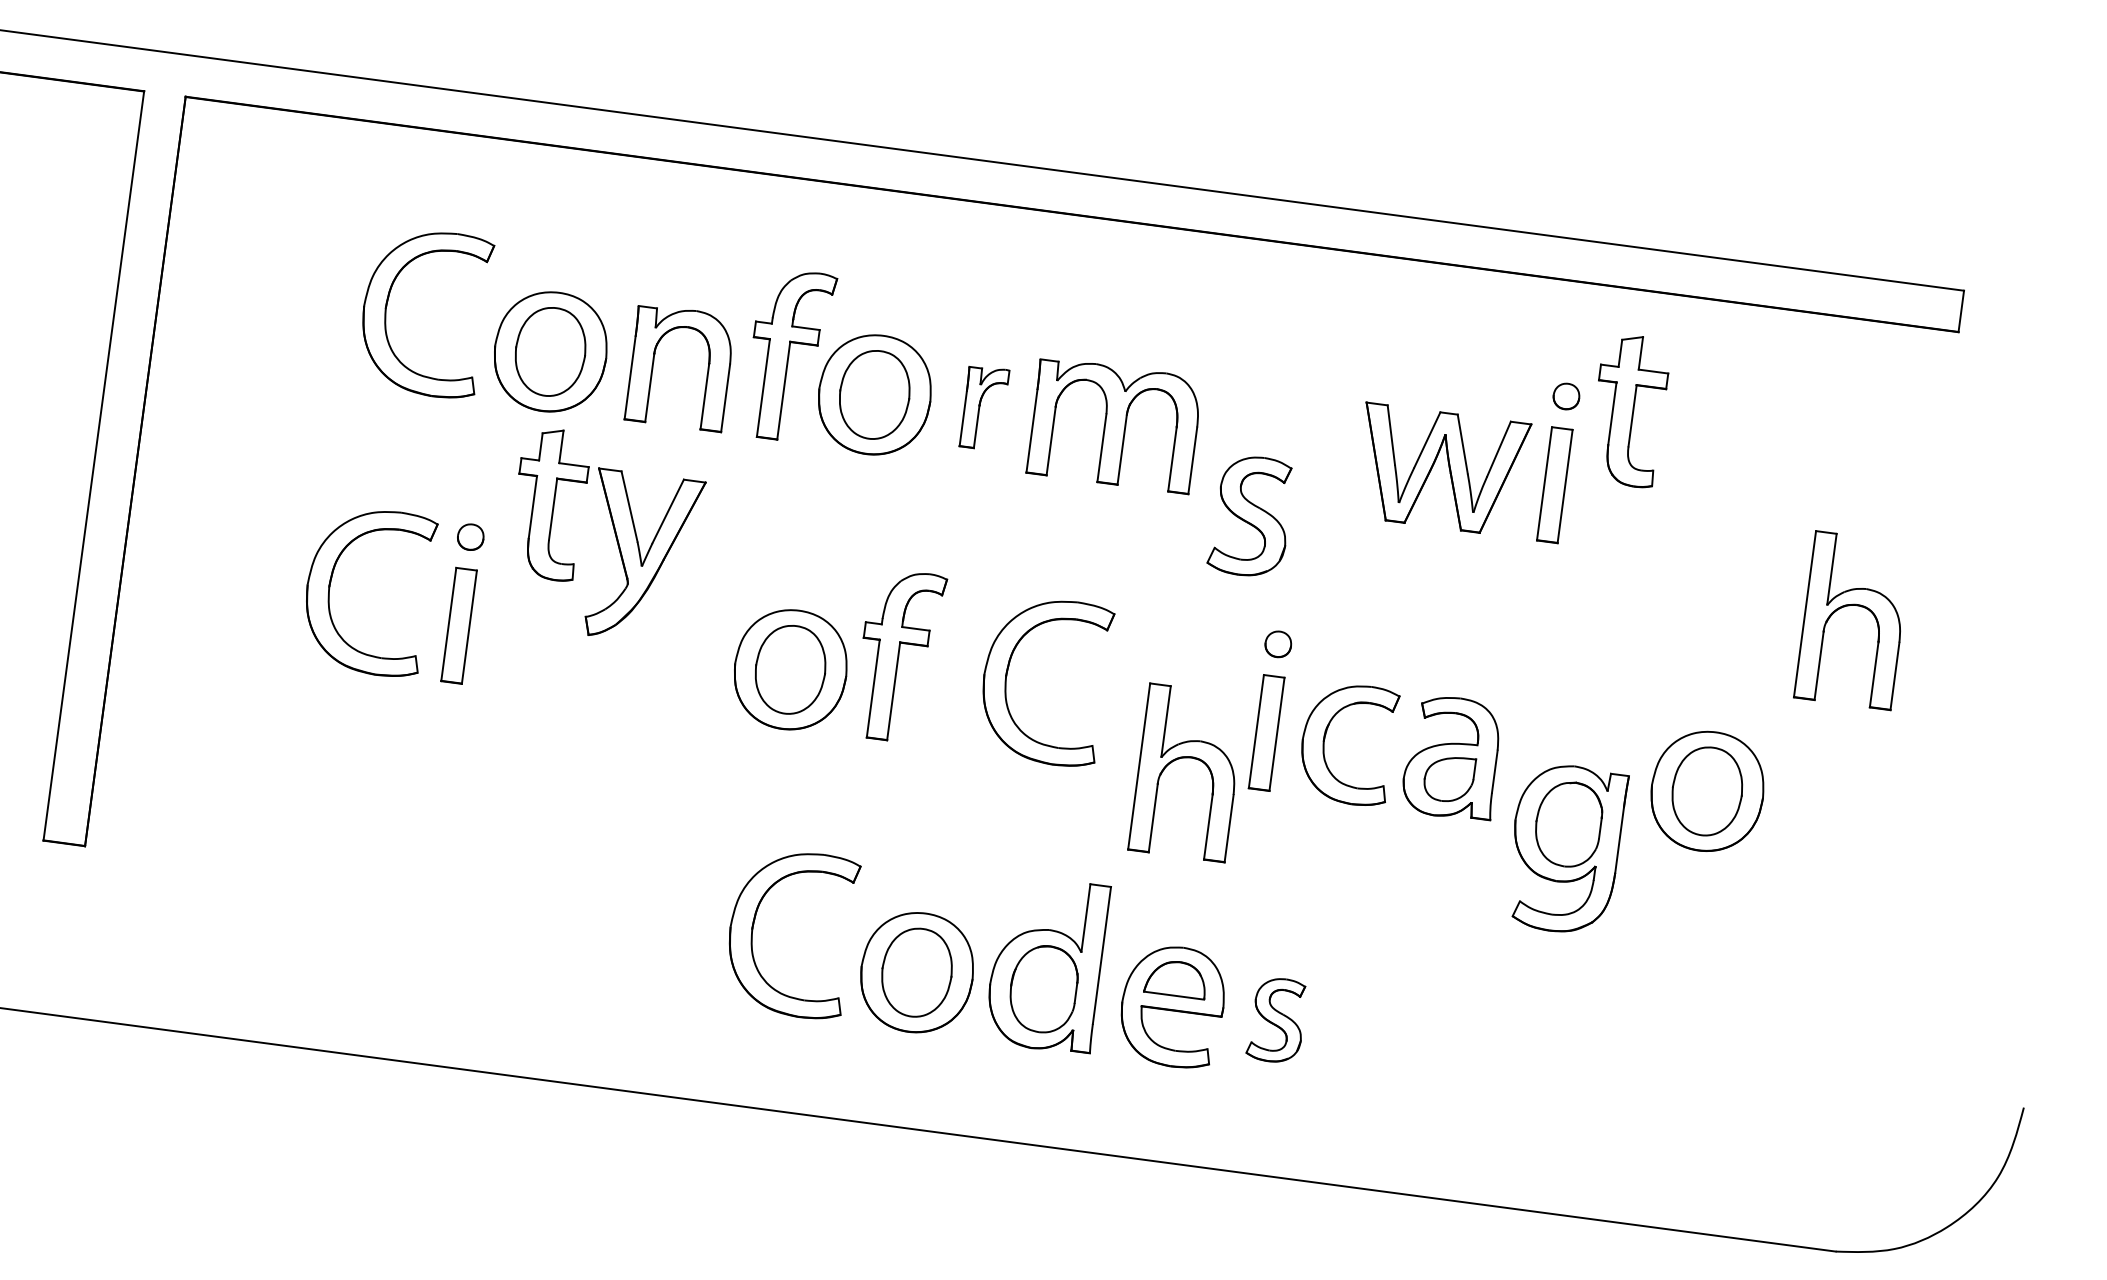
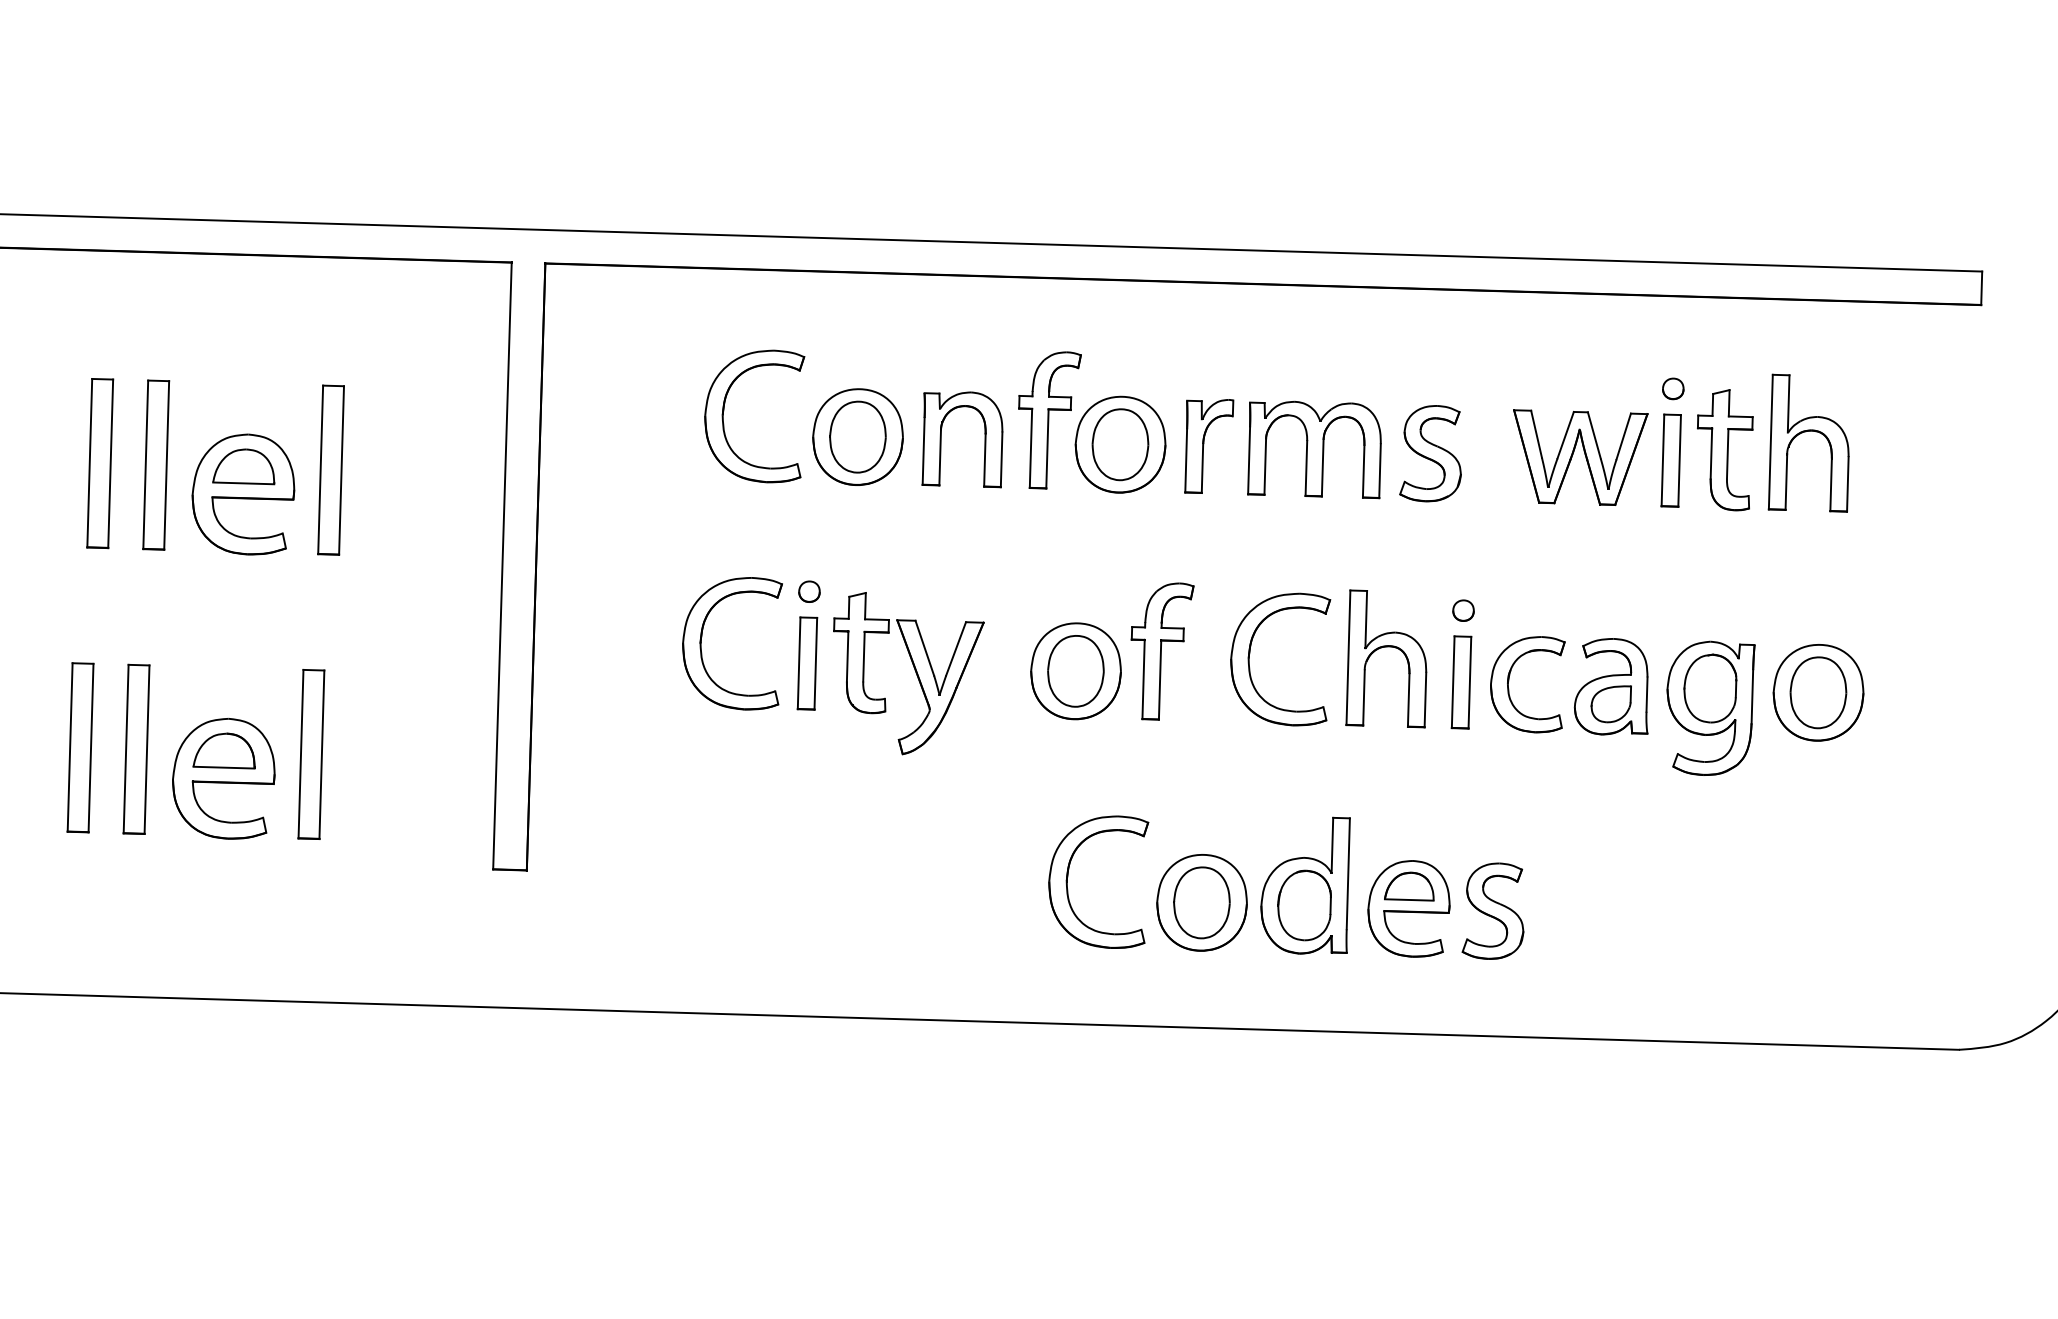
part: (984, 408) -> (1209, 446), size x1.43
part: (1629, 411) -> (1724, 450), moved
part: (1250, 516) -> (1430, 453), moved
part: (613, 532) -> (914, 670), moved
part: (1849, 606) -> (1805, 432), moved
part: (1187, 758) -> (1386, 647), moved
part: (1566, 847) -> (1710, 707), moved
part: (1275, 1019) -> (1492, 910), size x1.43

